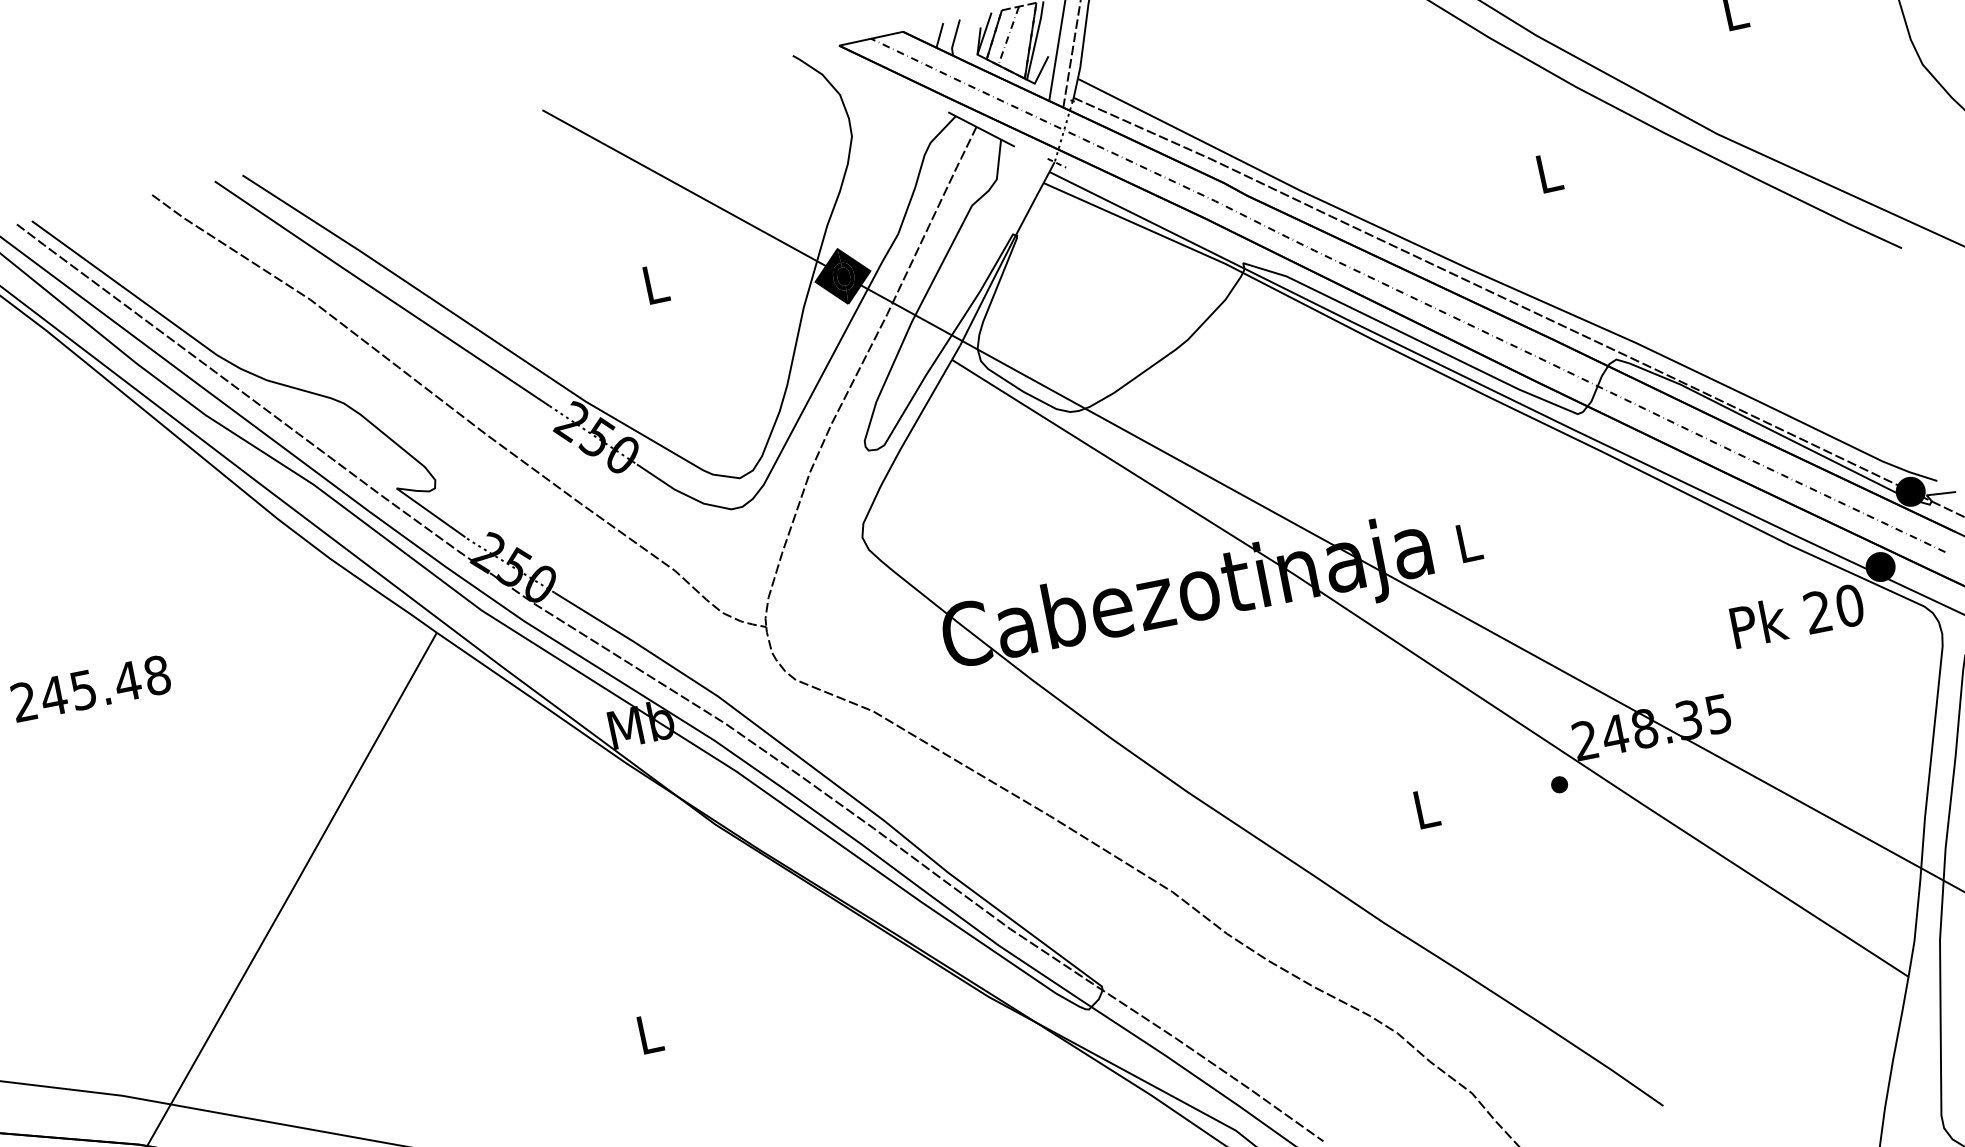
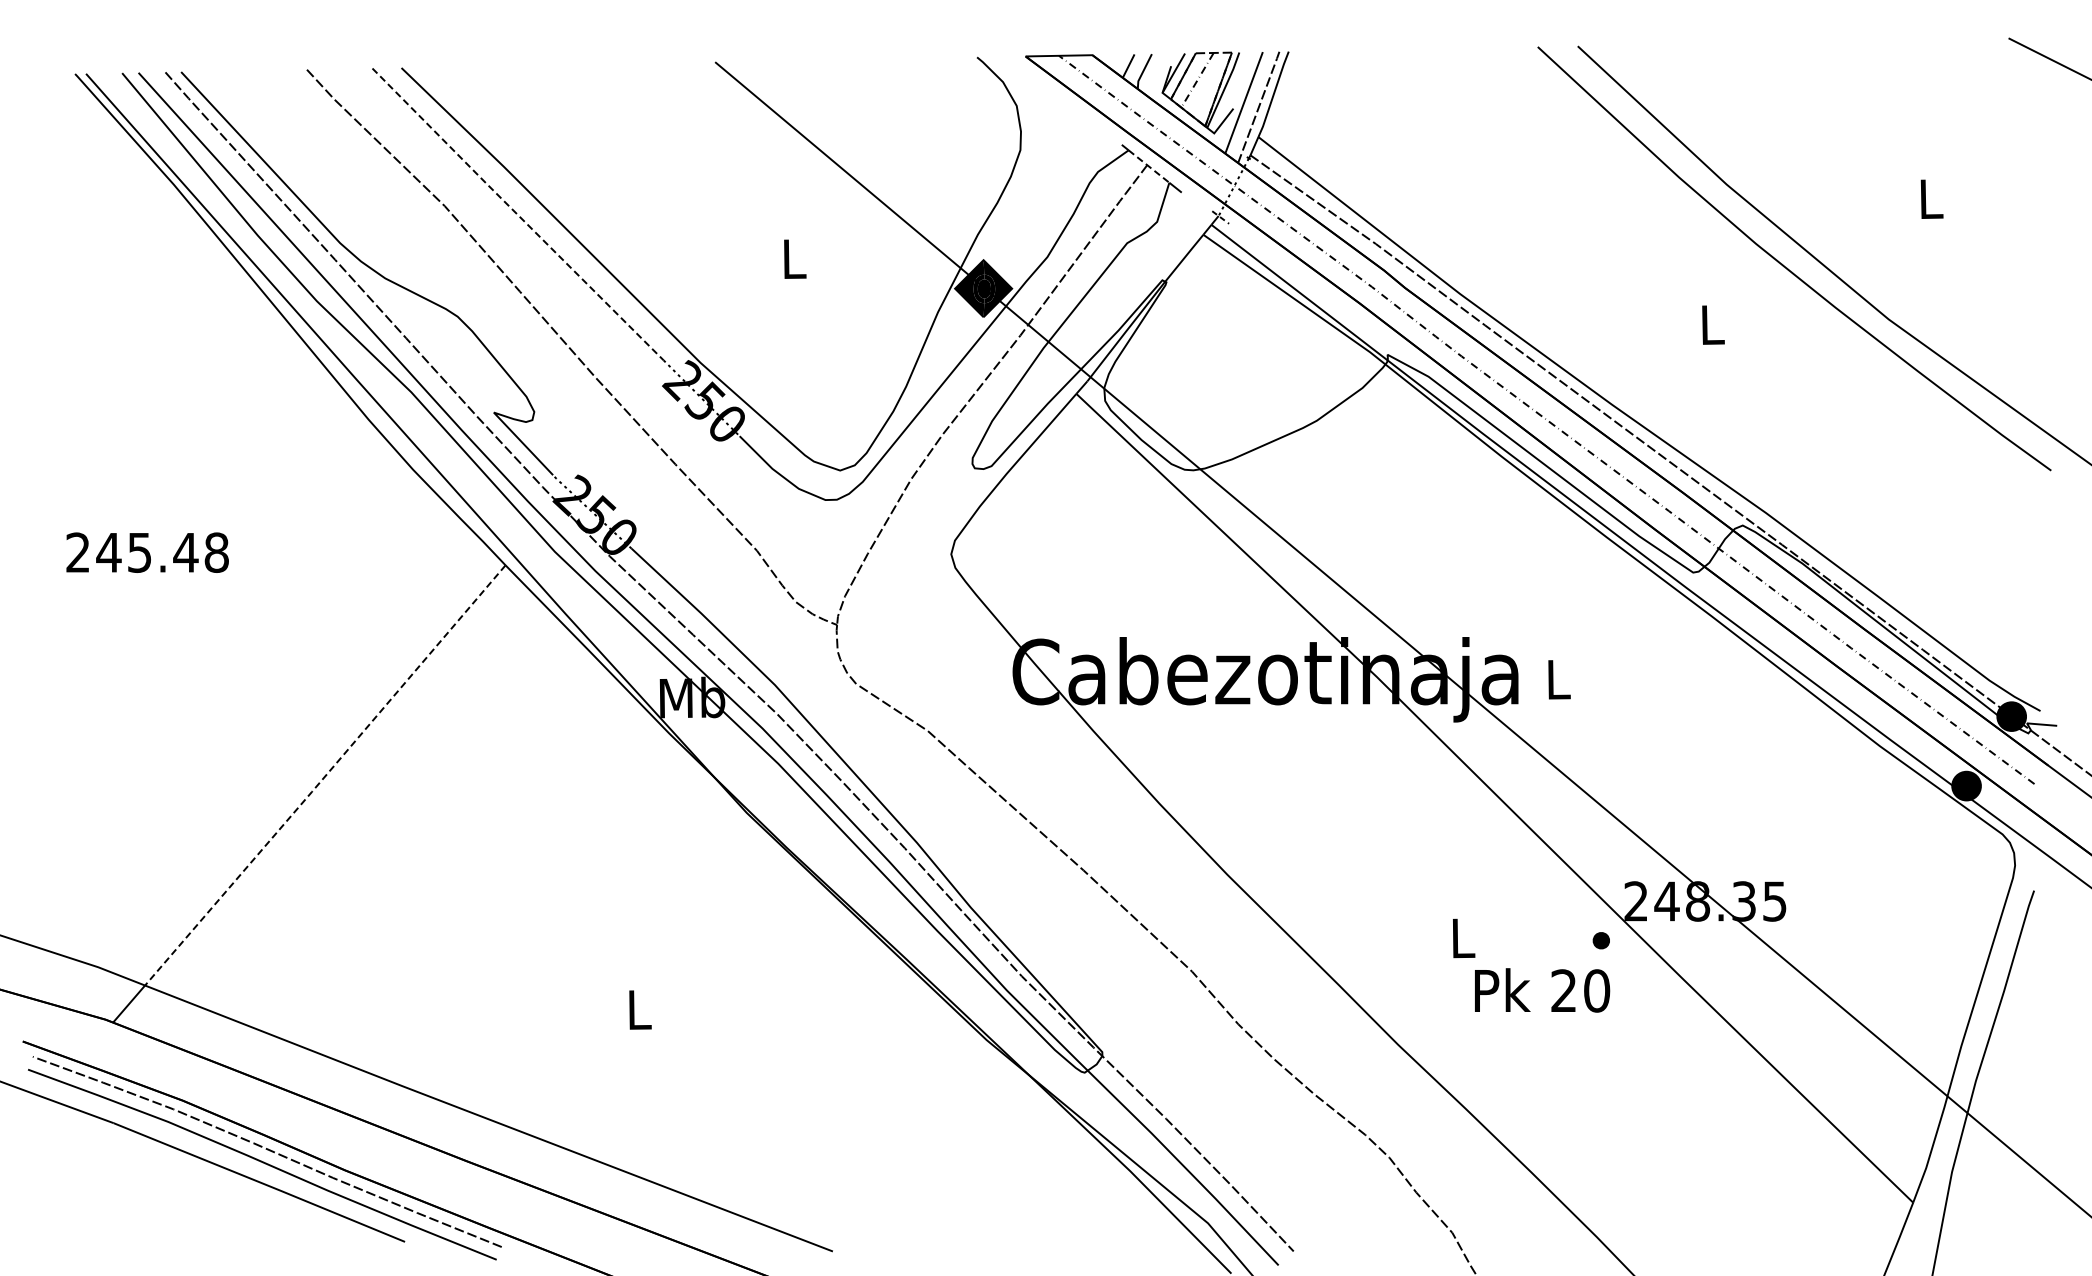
line: (978, 127) -> (1149, 166), solid -> dashed
line: (381, 293) -> (517, 214), solid -> dashed
text: (1797, 615) -> (1542, 990), moved
line: (304, 869) -> (325, 776), solid -> dashed

